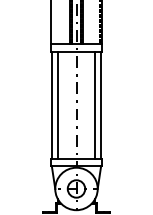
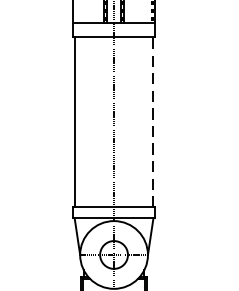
line: (58, 105) -> (85, 121), removed
line: (94, 105) -> (142, 121), removed
line: (101, 105) -> (153, 121), solid -> dashed

